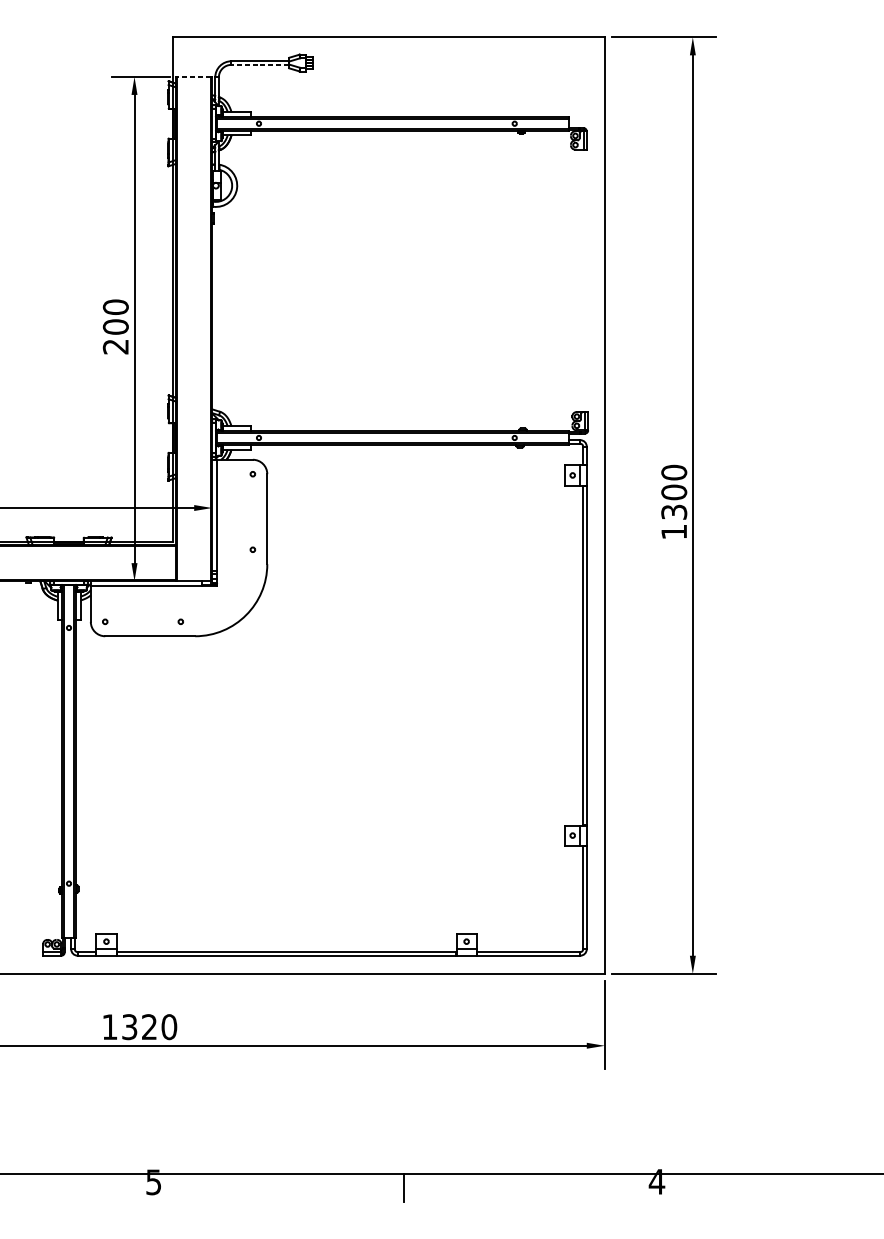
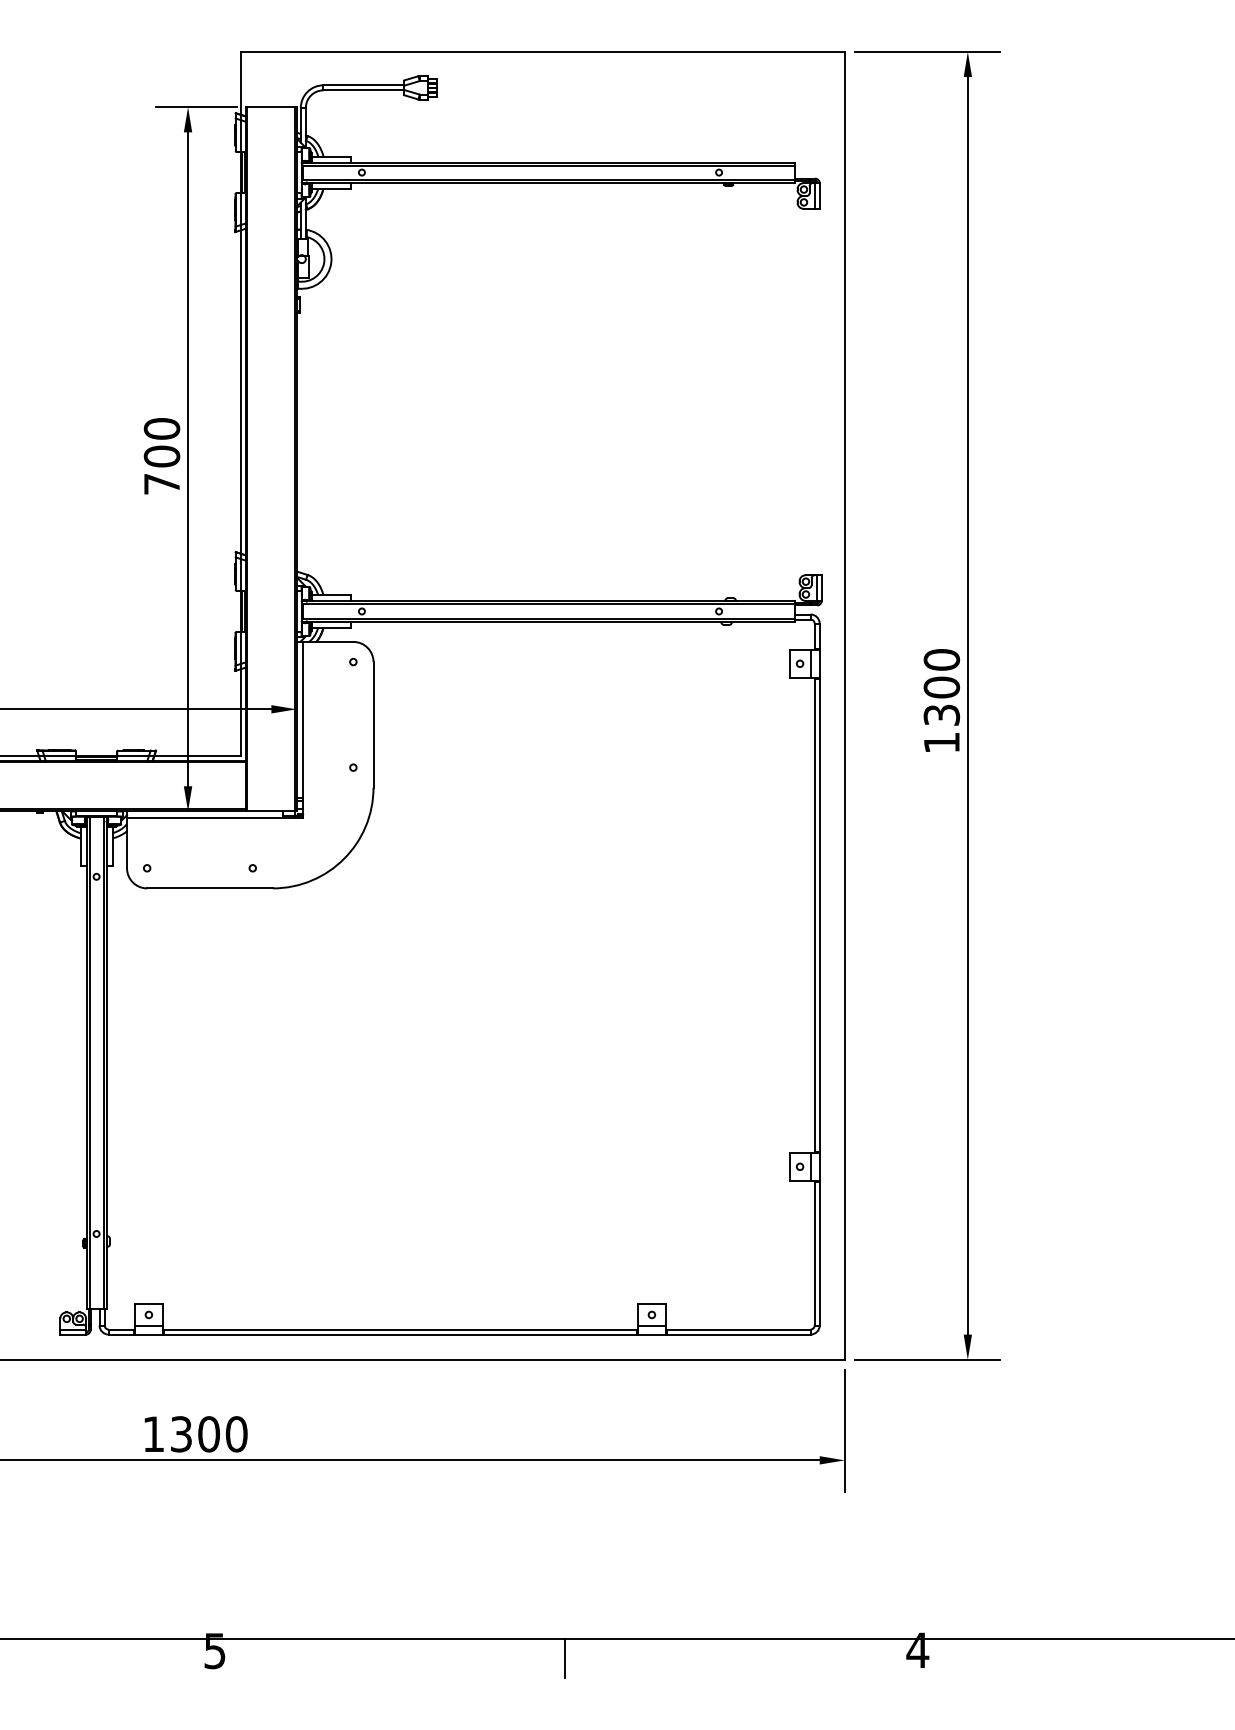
line: (260, 64) -> (363, 90), dashed -> solid
line: (193, 77) -> (270, 107), dashed -> solid
text: (115, 347) -> (161, 484), 200 -> 700
text: (149, 1027) -> (208, 1434), 1320 -> 1300

